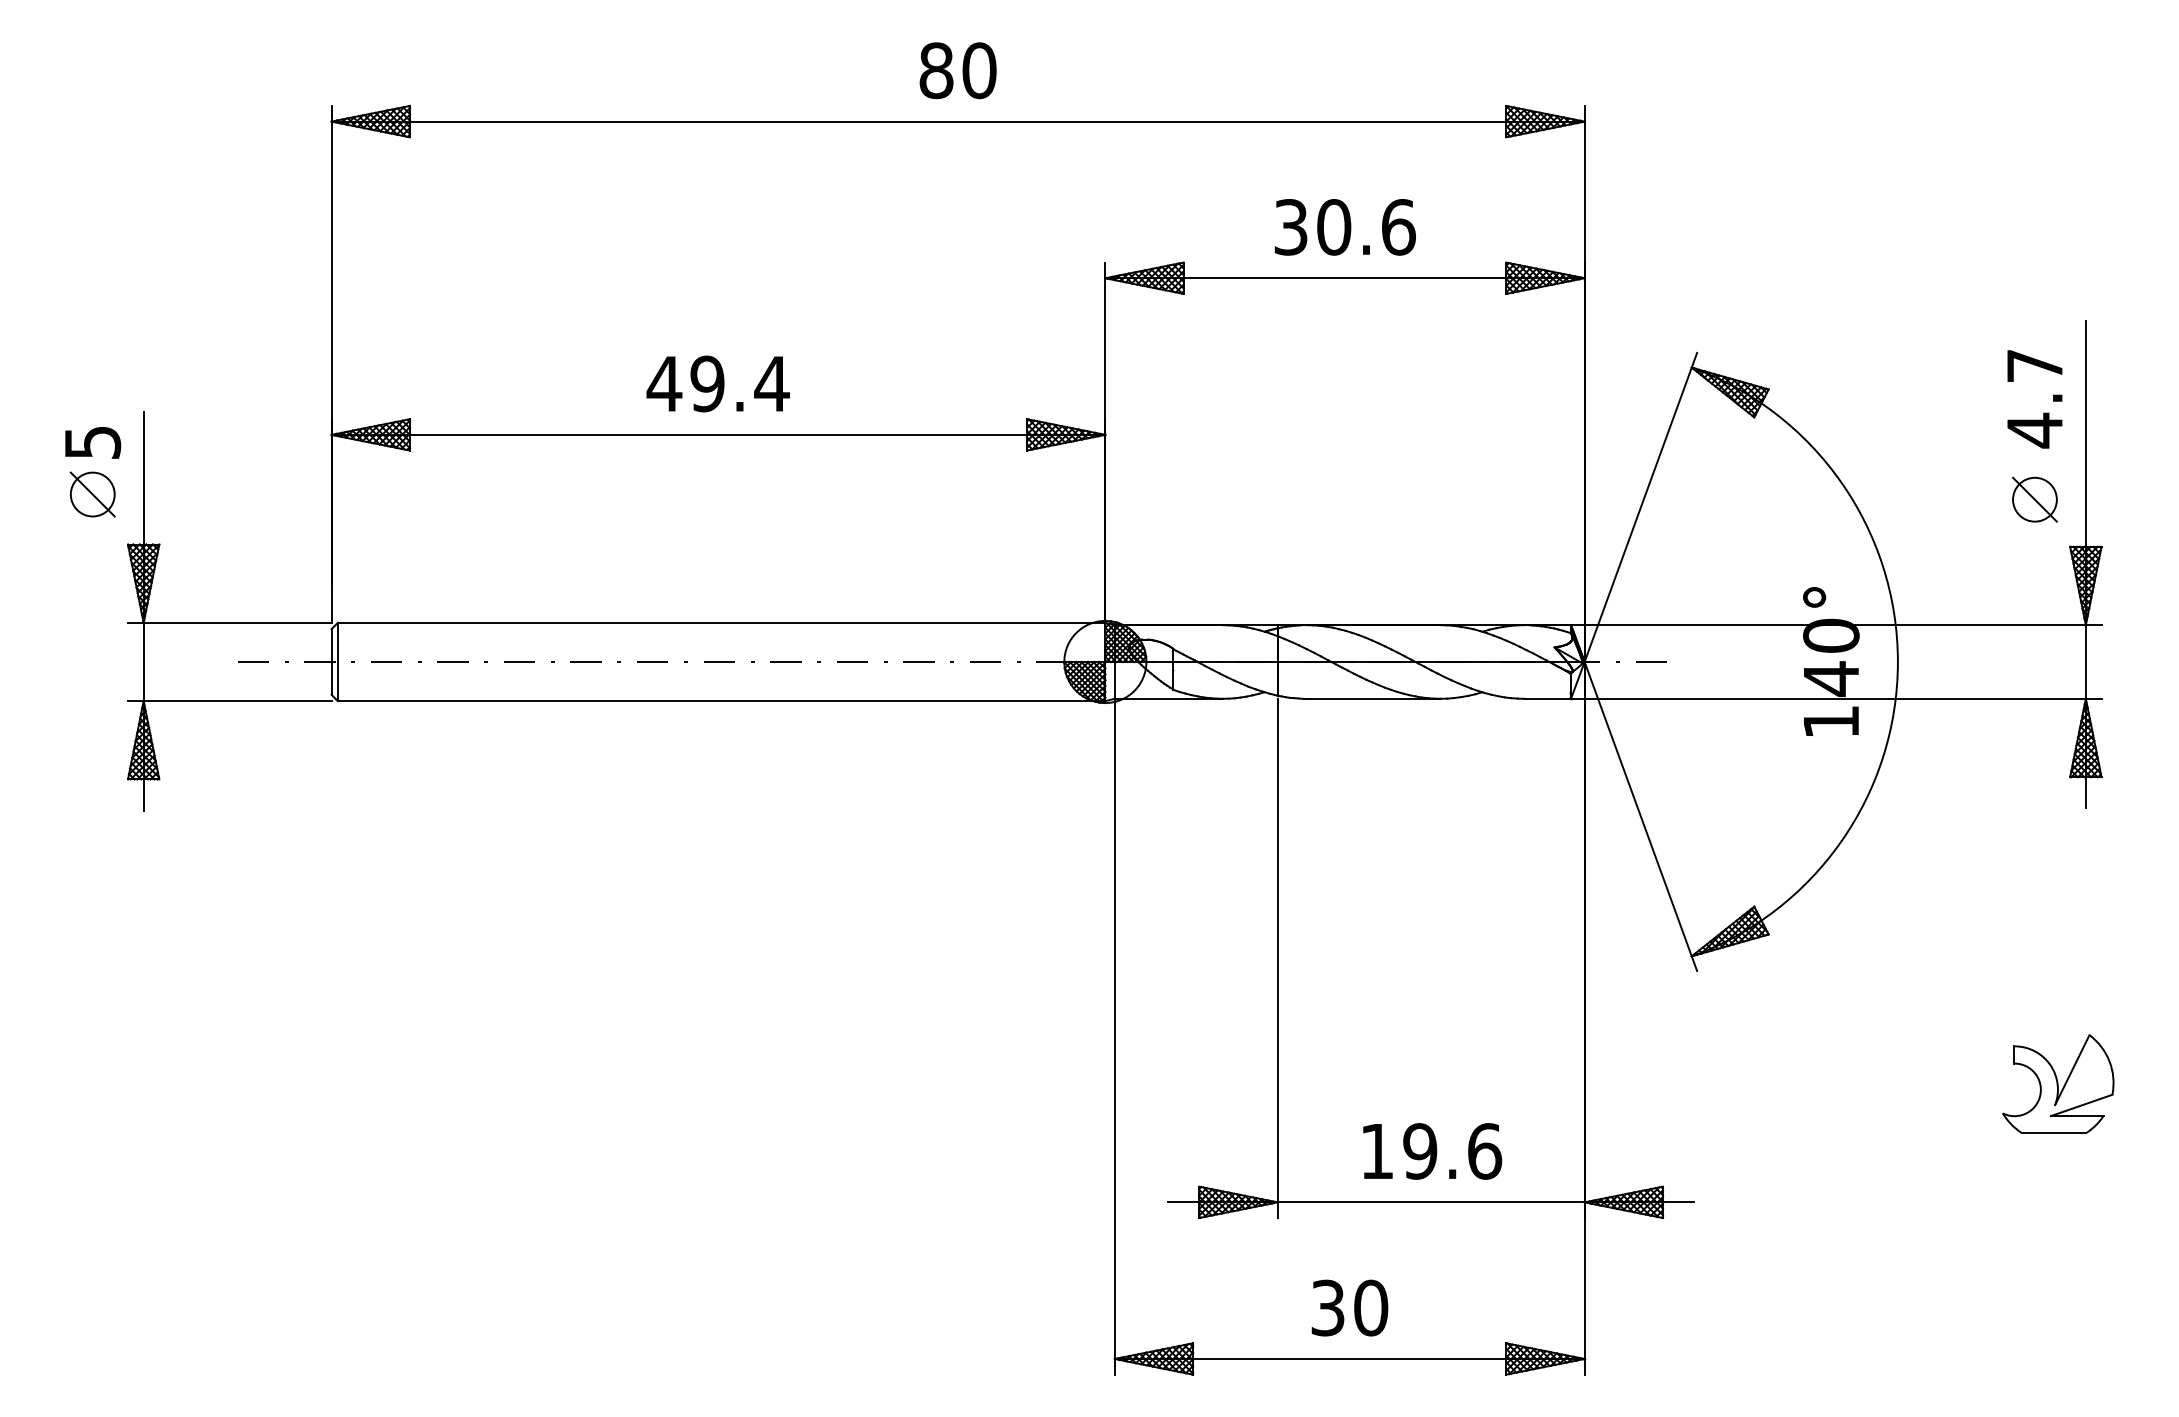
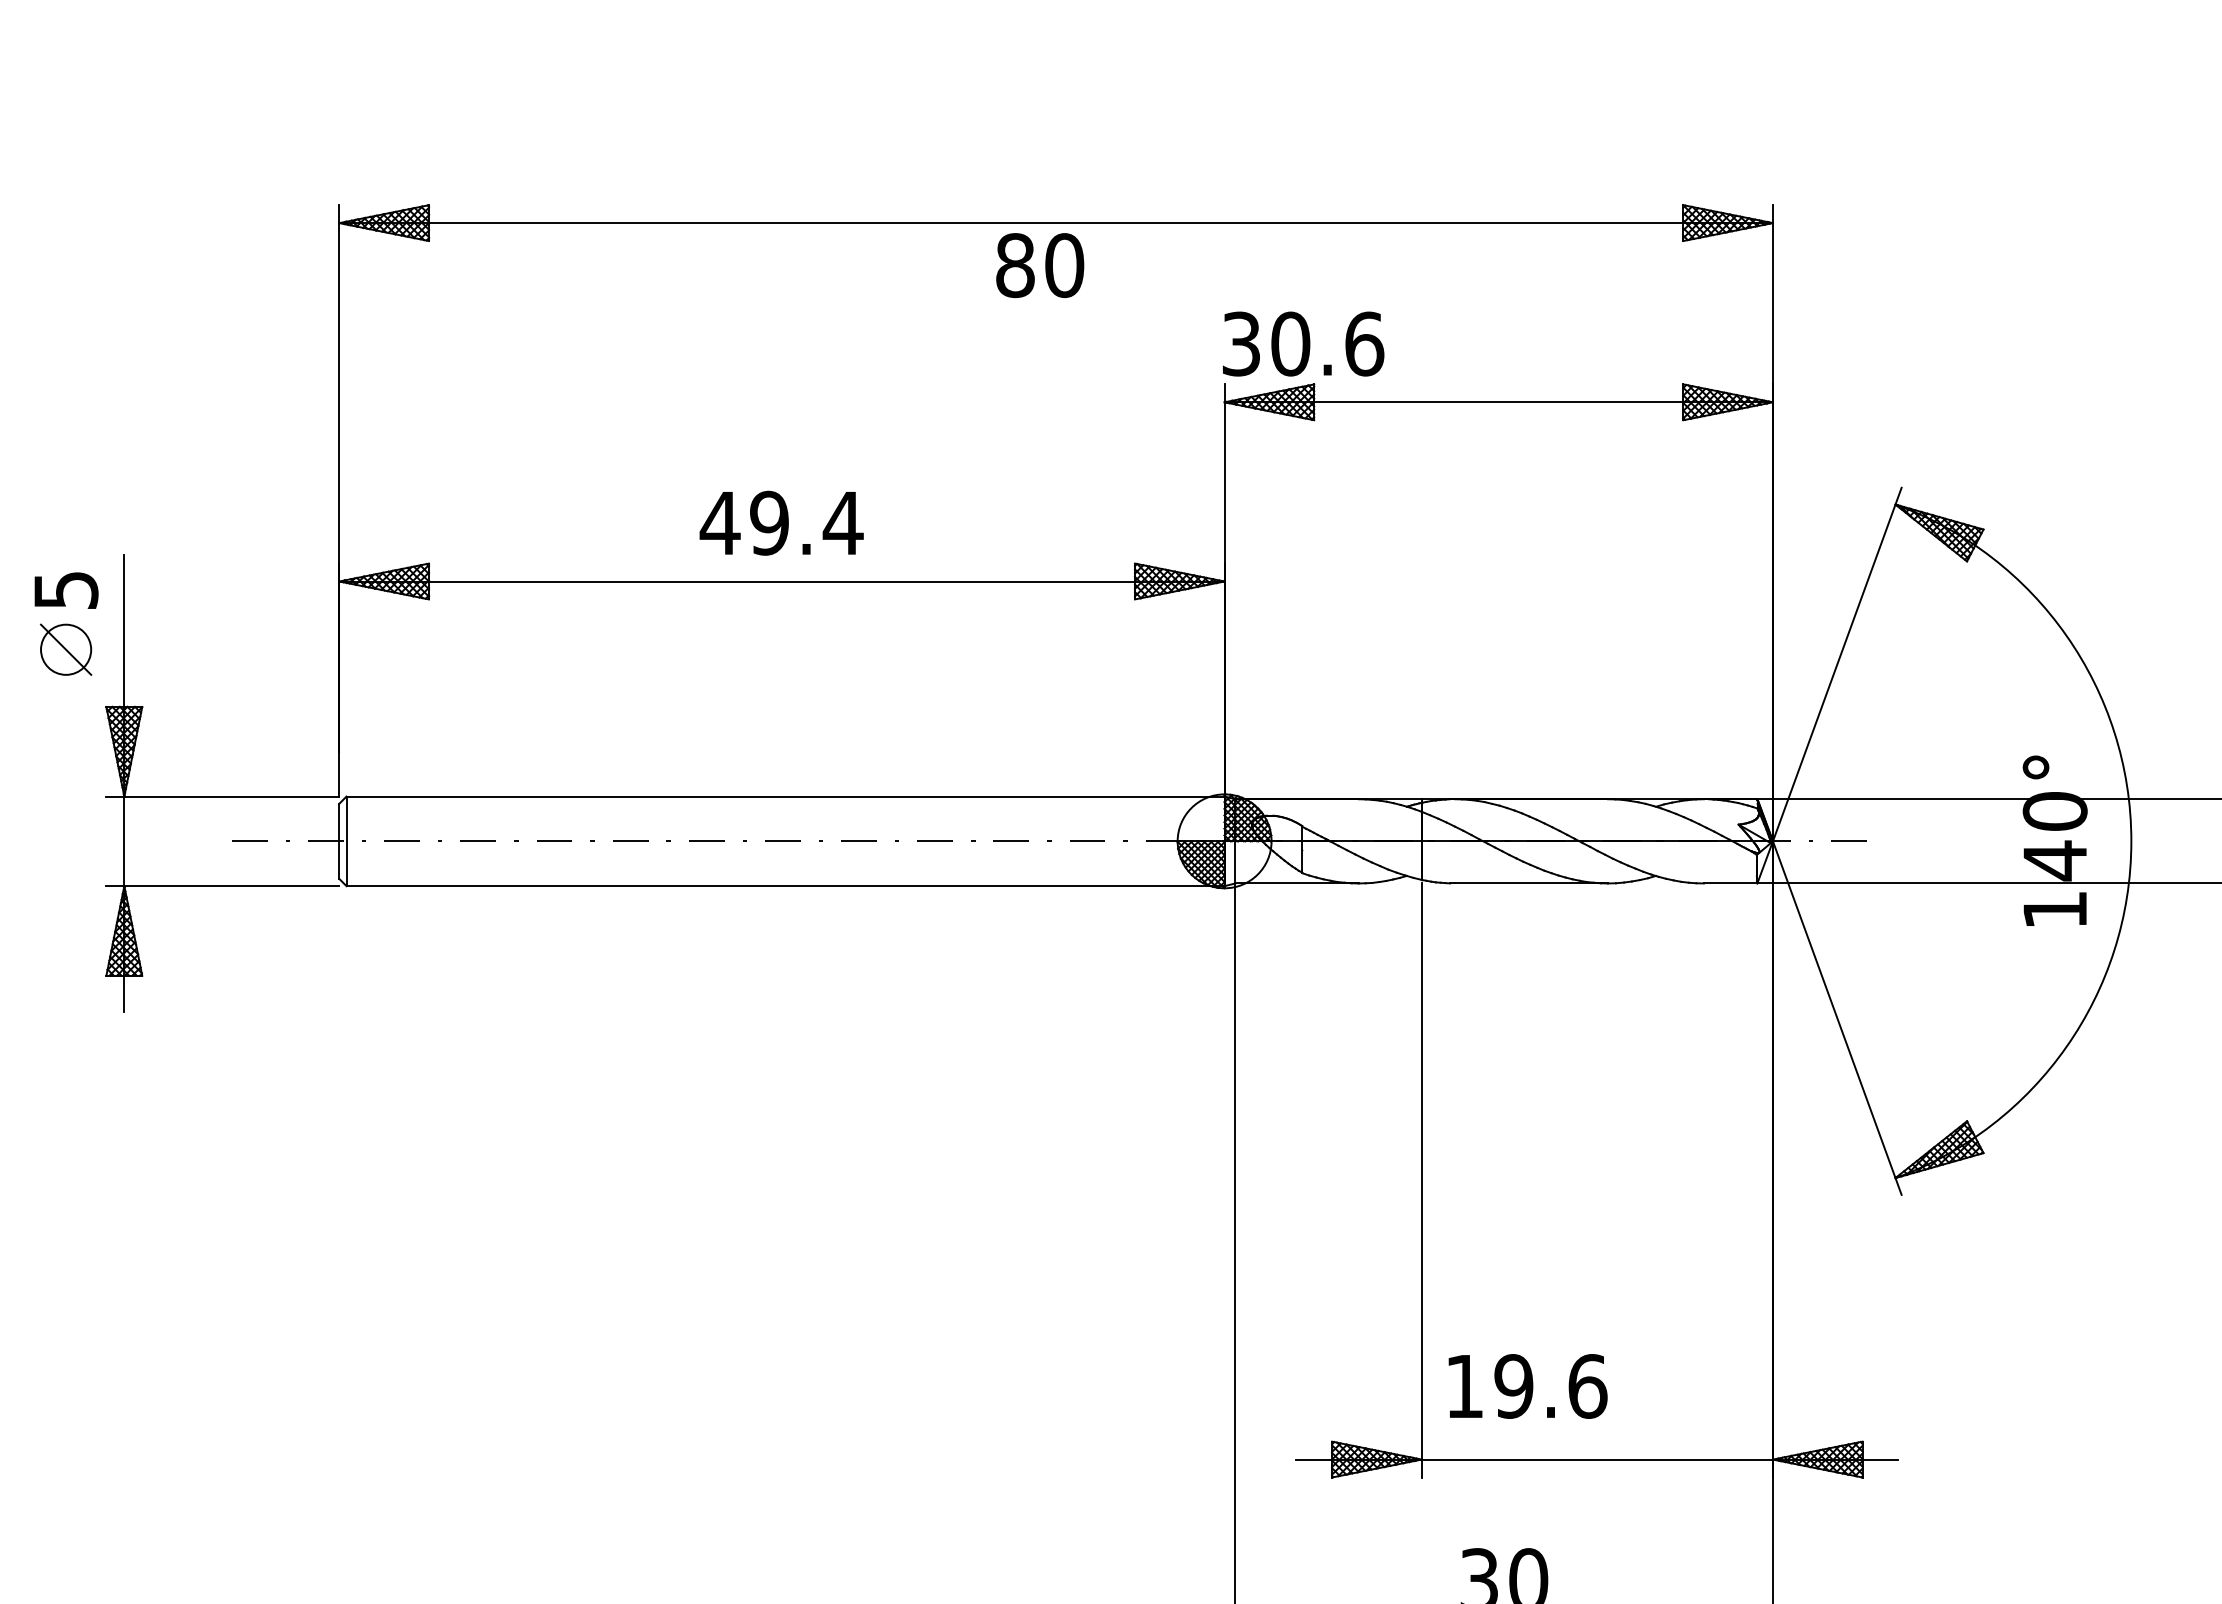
text: (957, 70) -> (1039, 265), moved
text: (1344, 227) -> (1302, 344), moved
text: (1432, 1151) -> (1527, 1386), moved

